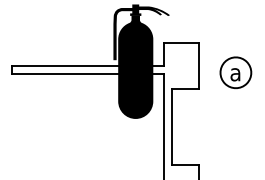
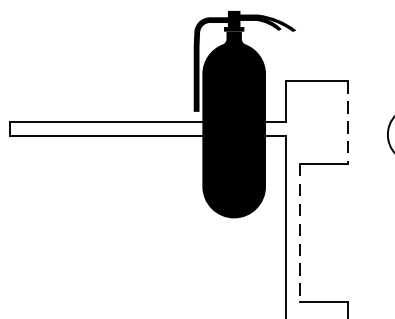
line: (198, 65) -> (347, 121), solid -> dashed
line: (172, 127) -> (300, 233), solid -> dashed

